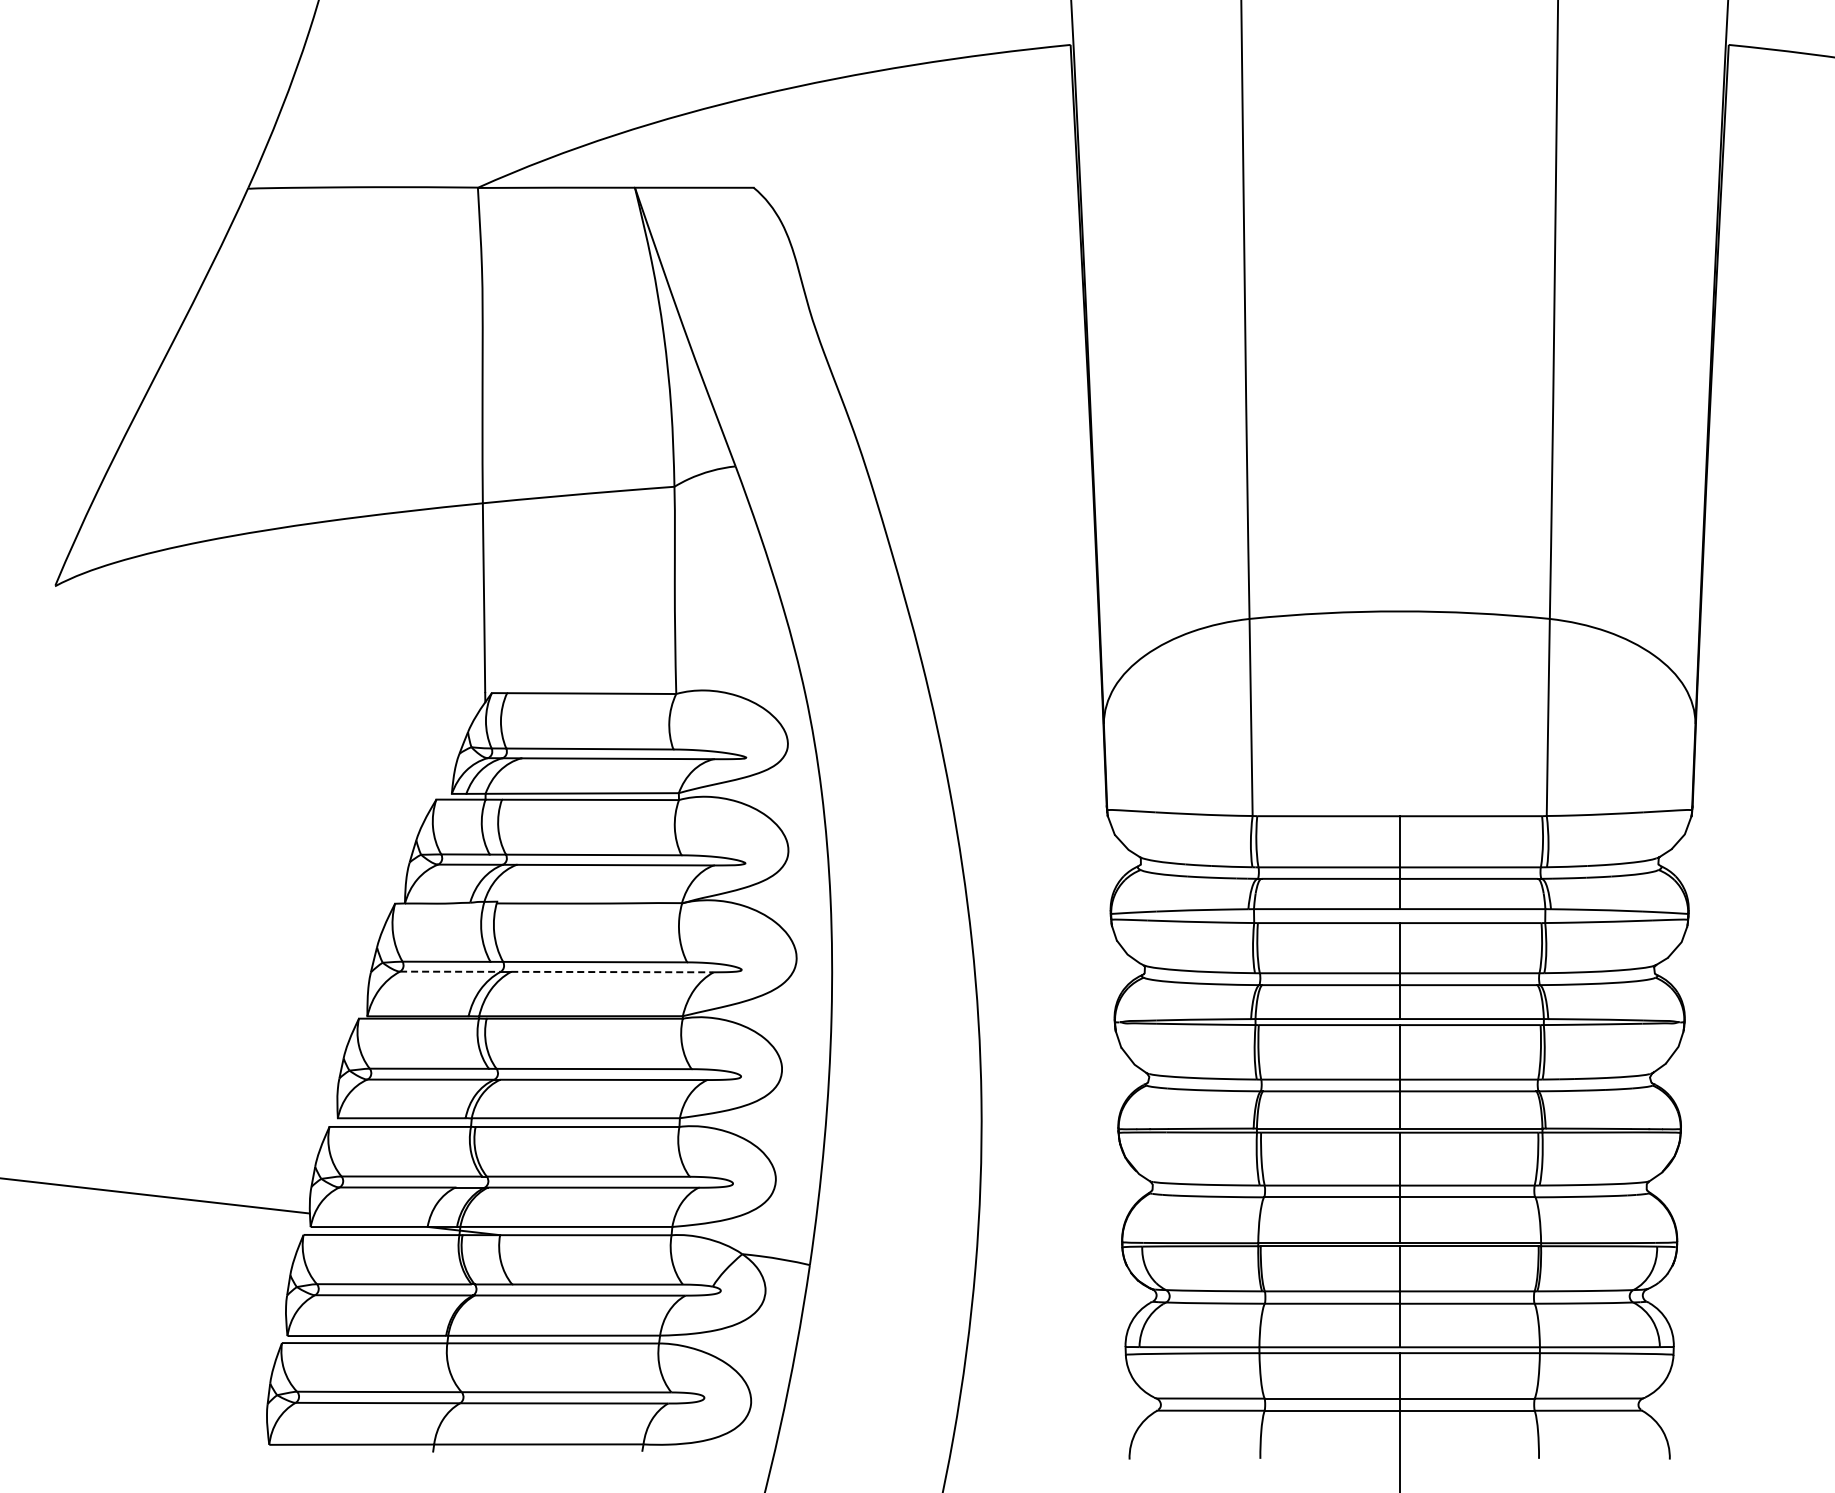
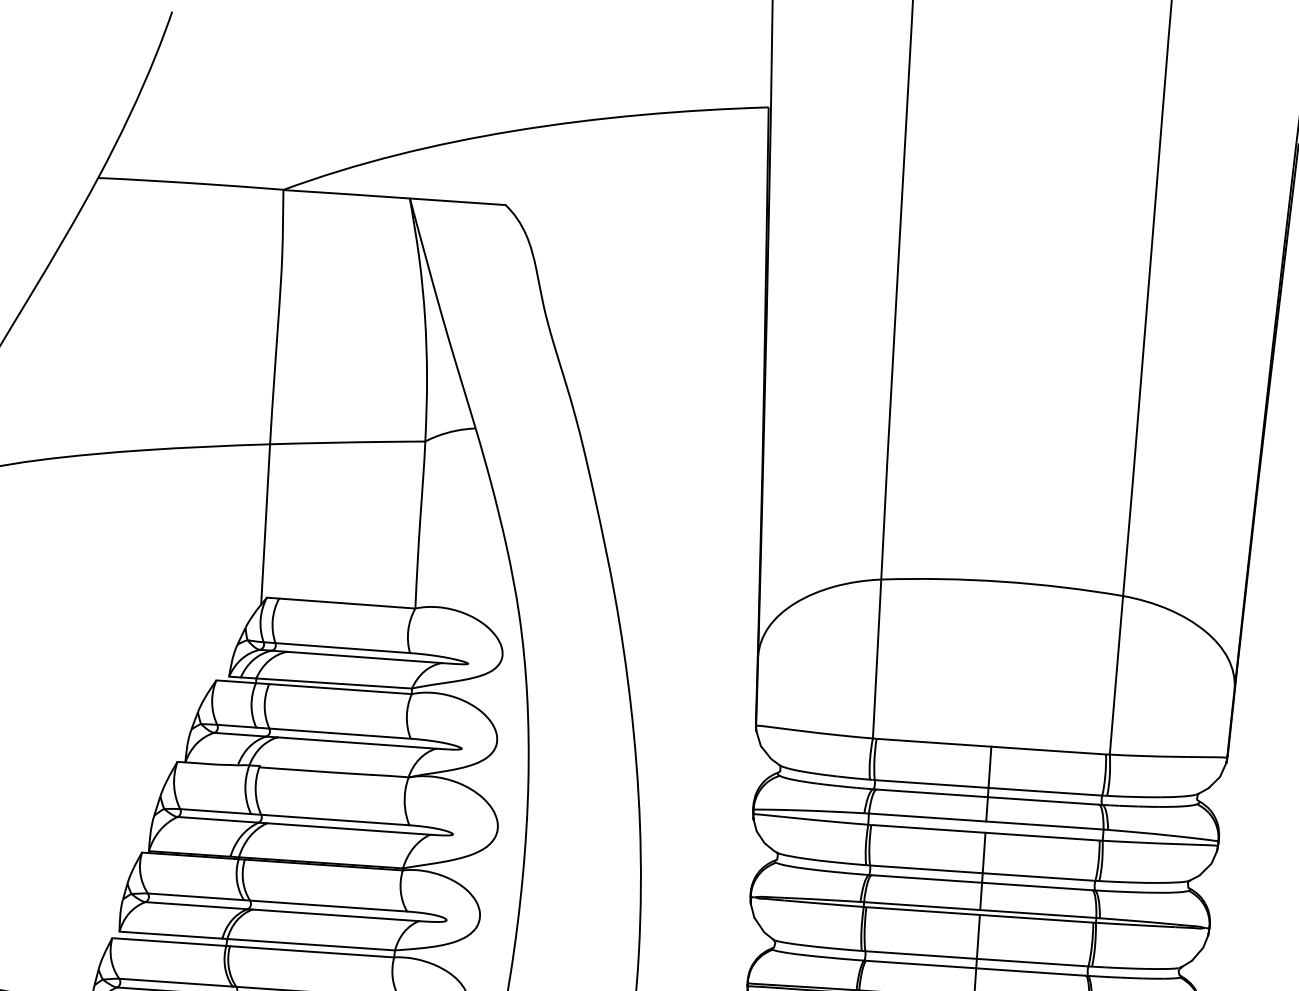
line: (450, 971) -> (218, 819), dashed -> solid
line: (612, 972) -> (348, 829), dashed -> solid

